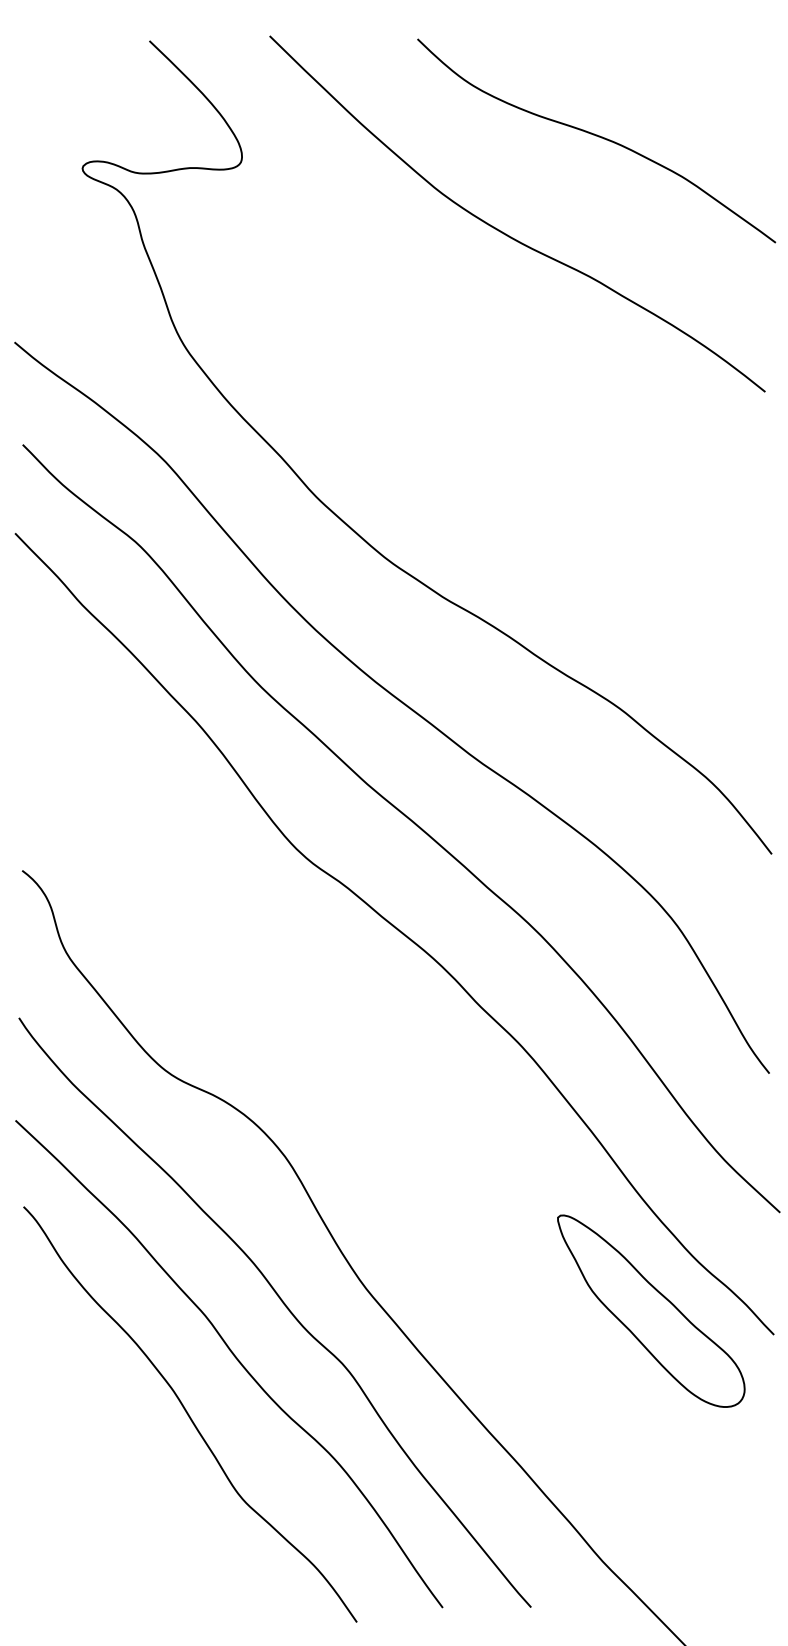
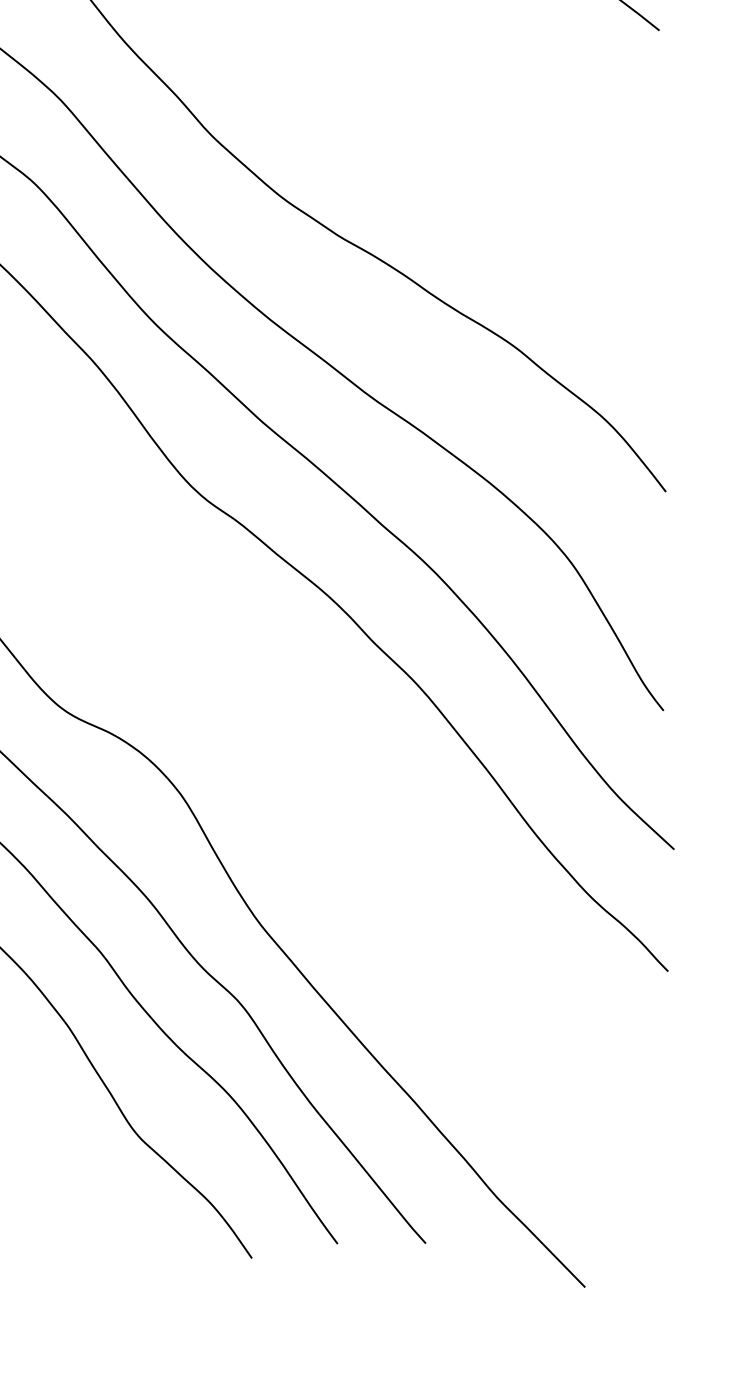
part: (651, 1310) -> (545, 947), removed

